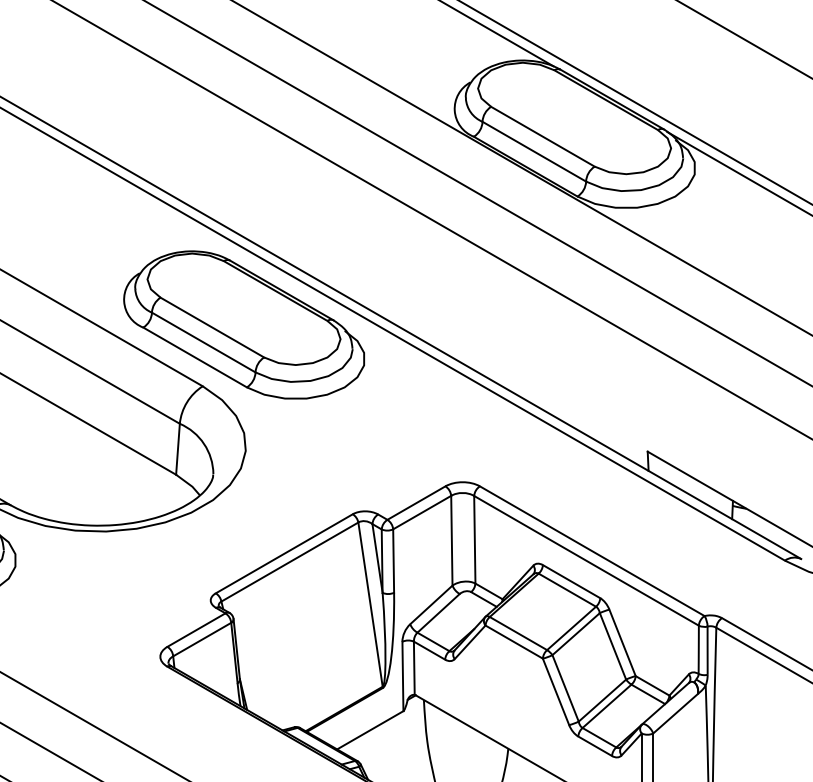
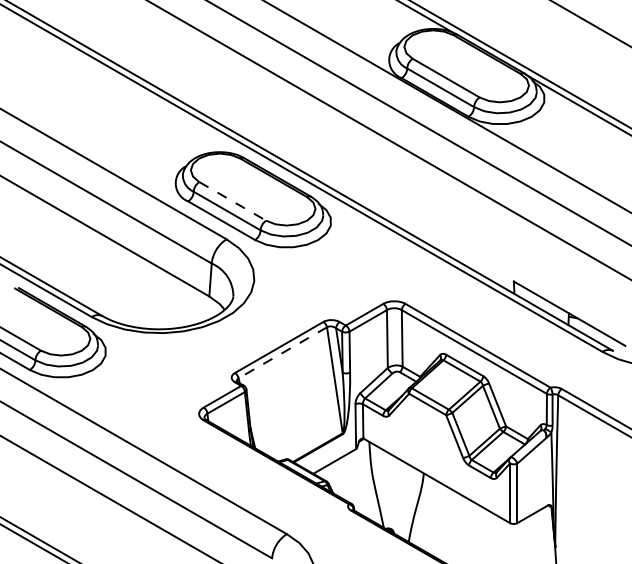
line: (211, 327) -> (232, 201), solid -> dashed
line: (289, 563) -> (282, 353), solid -> dashed

